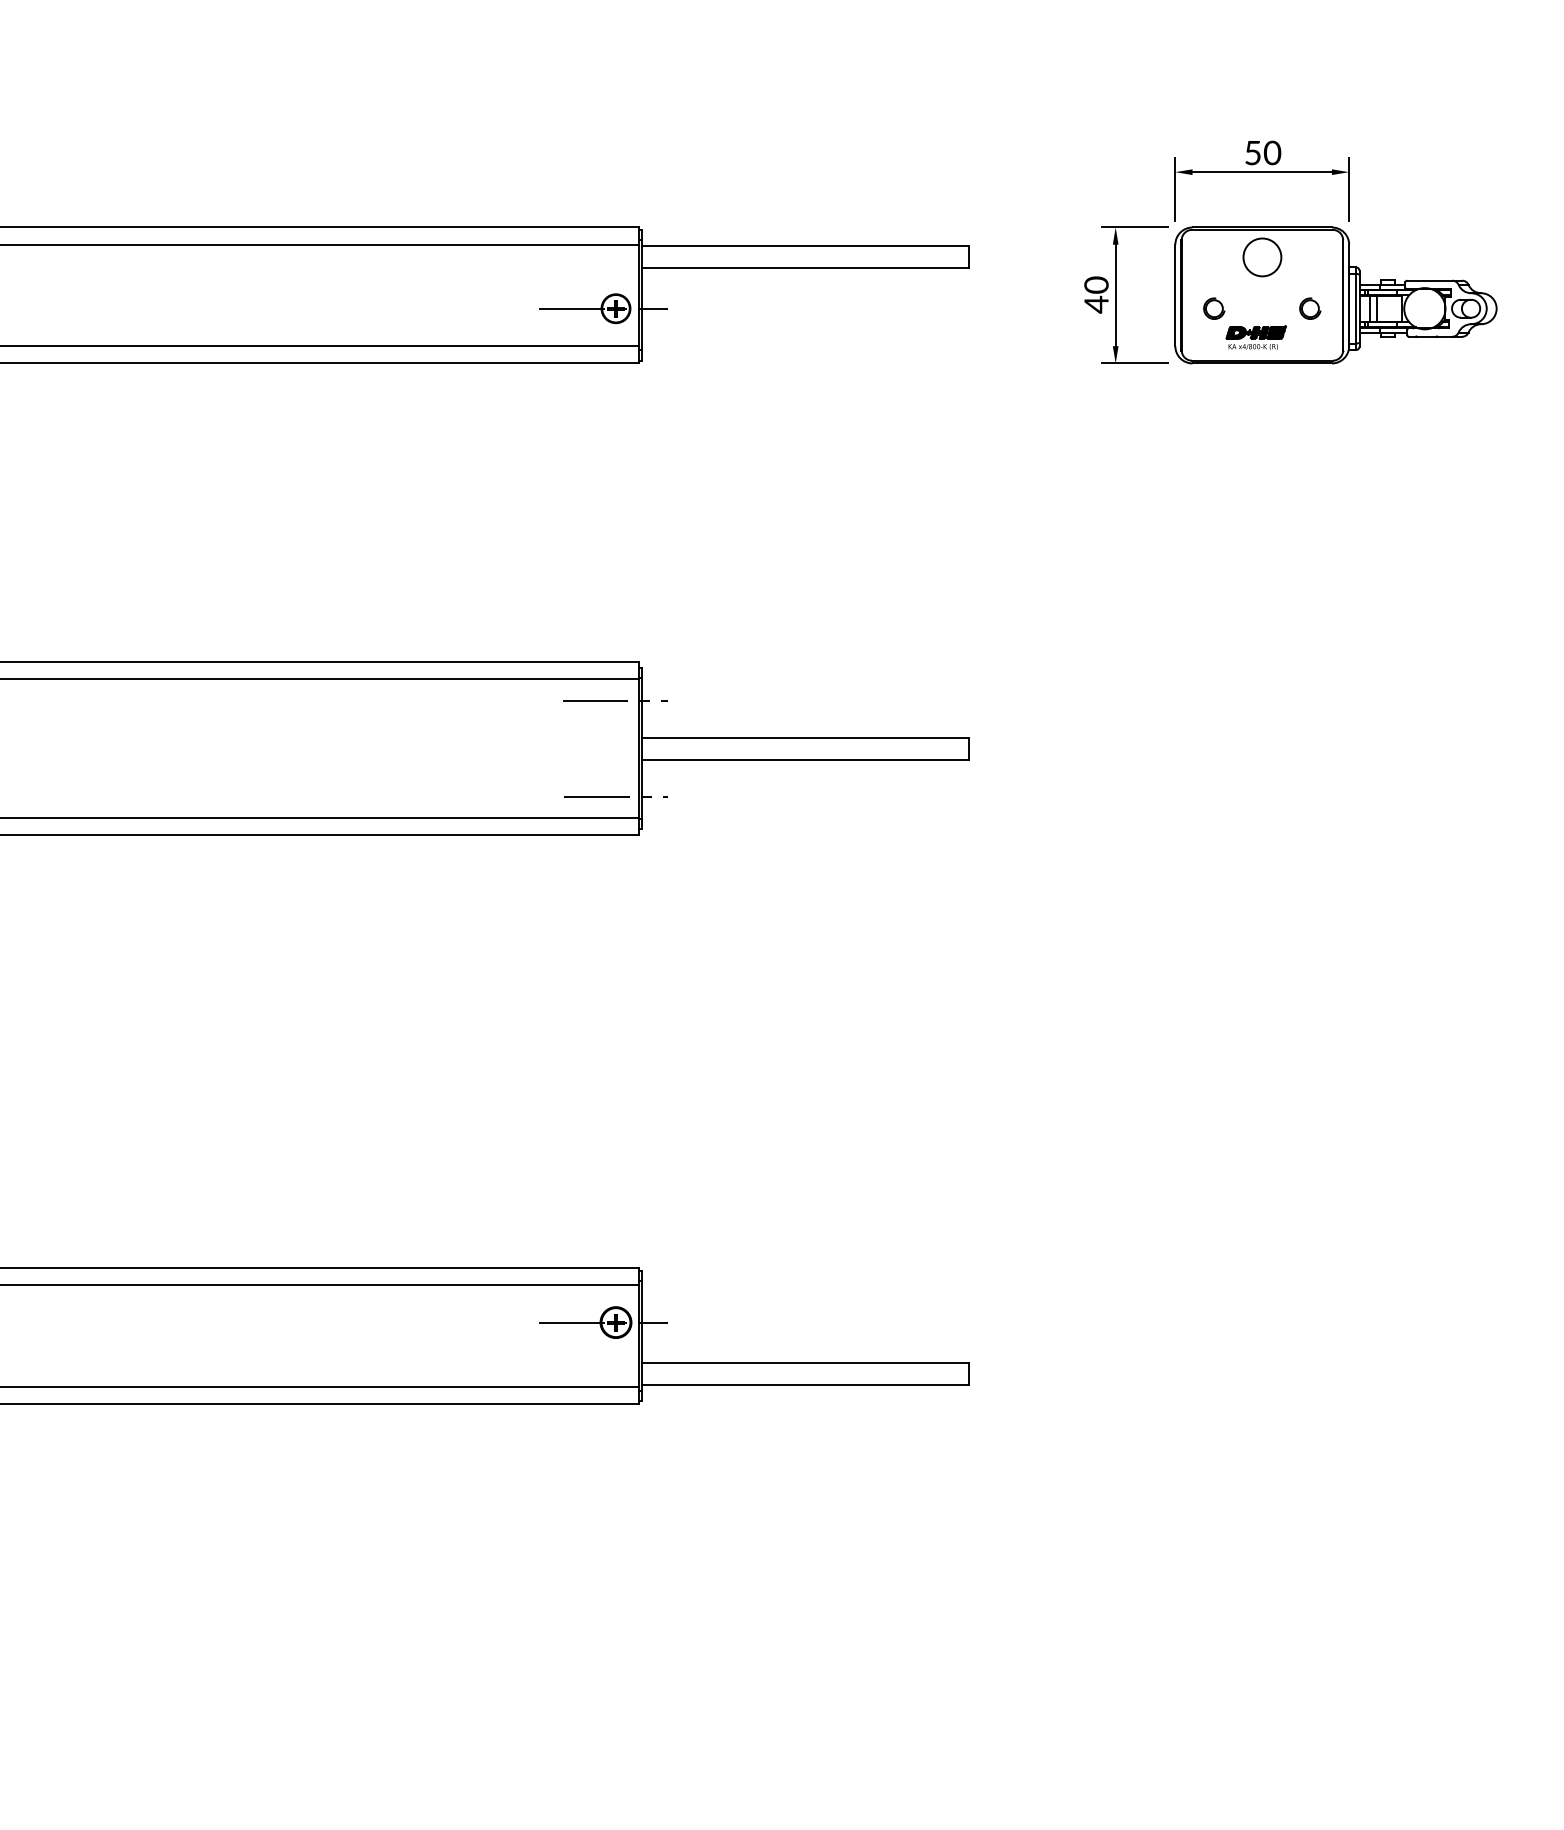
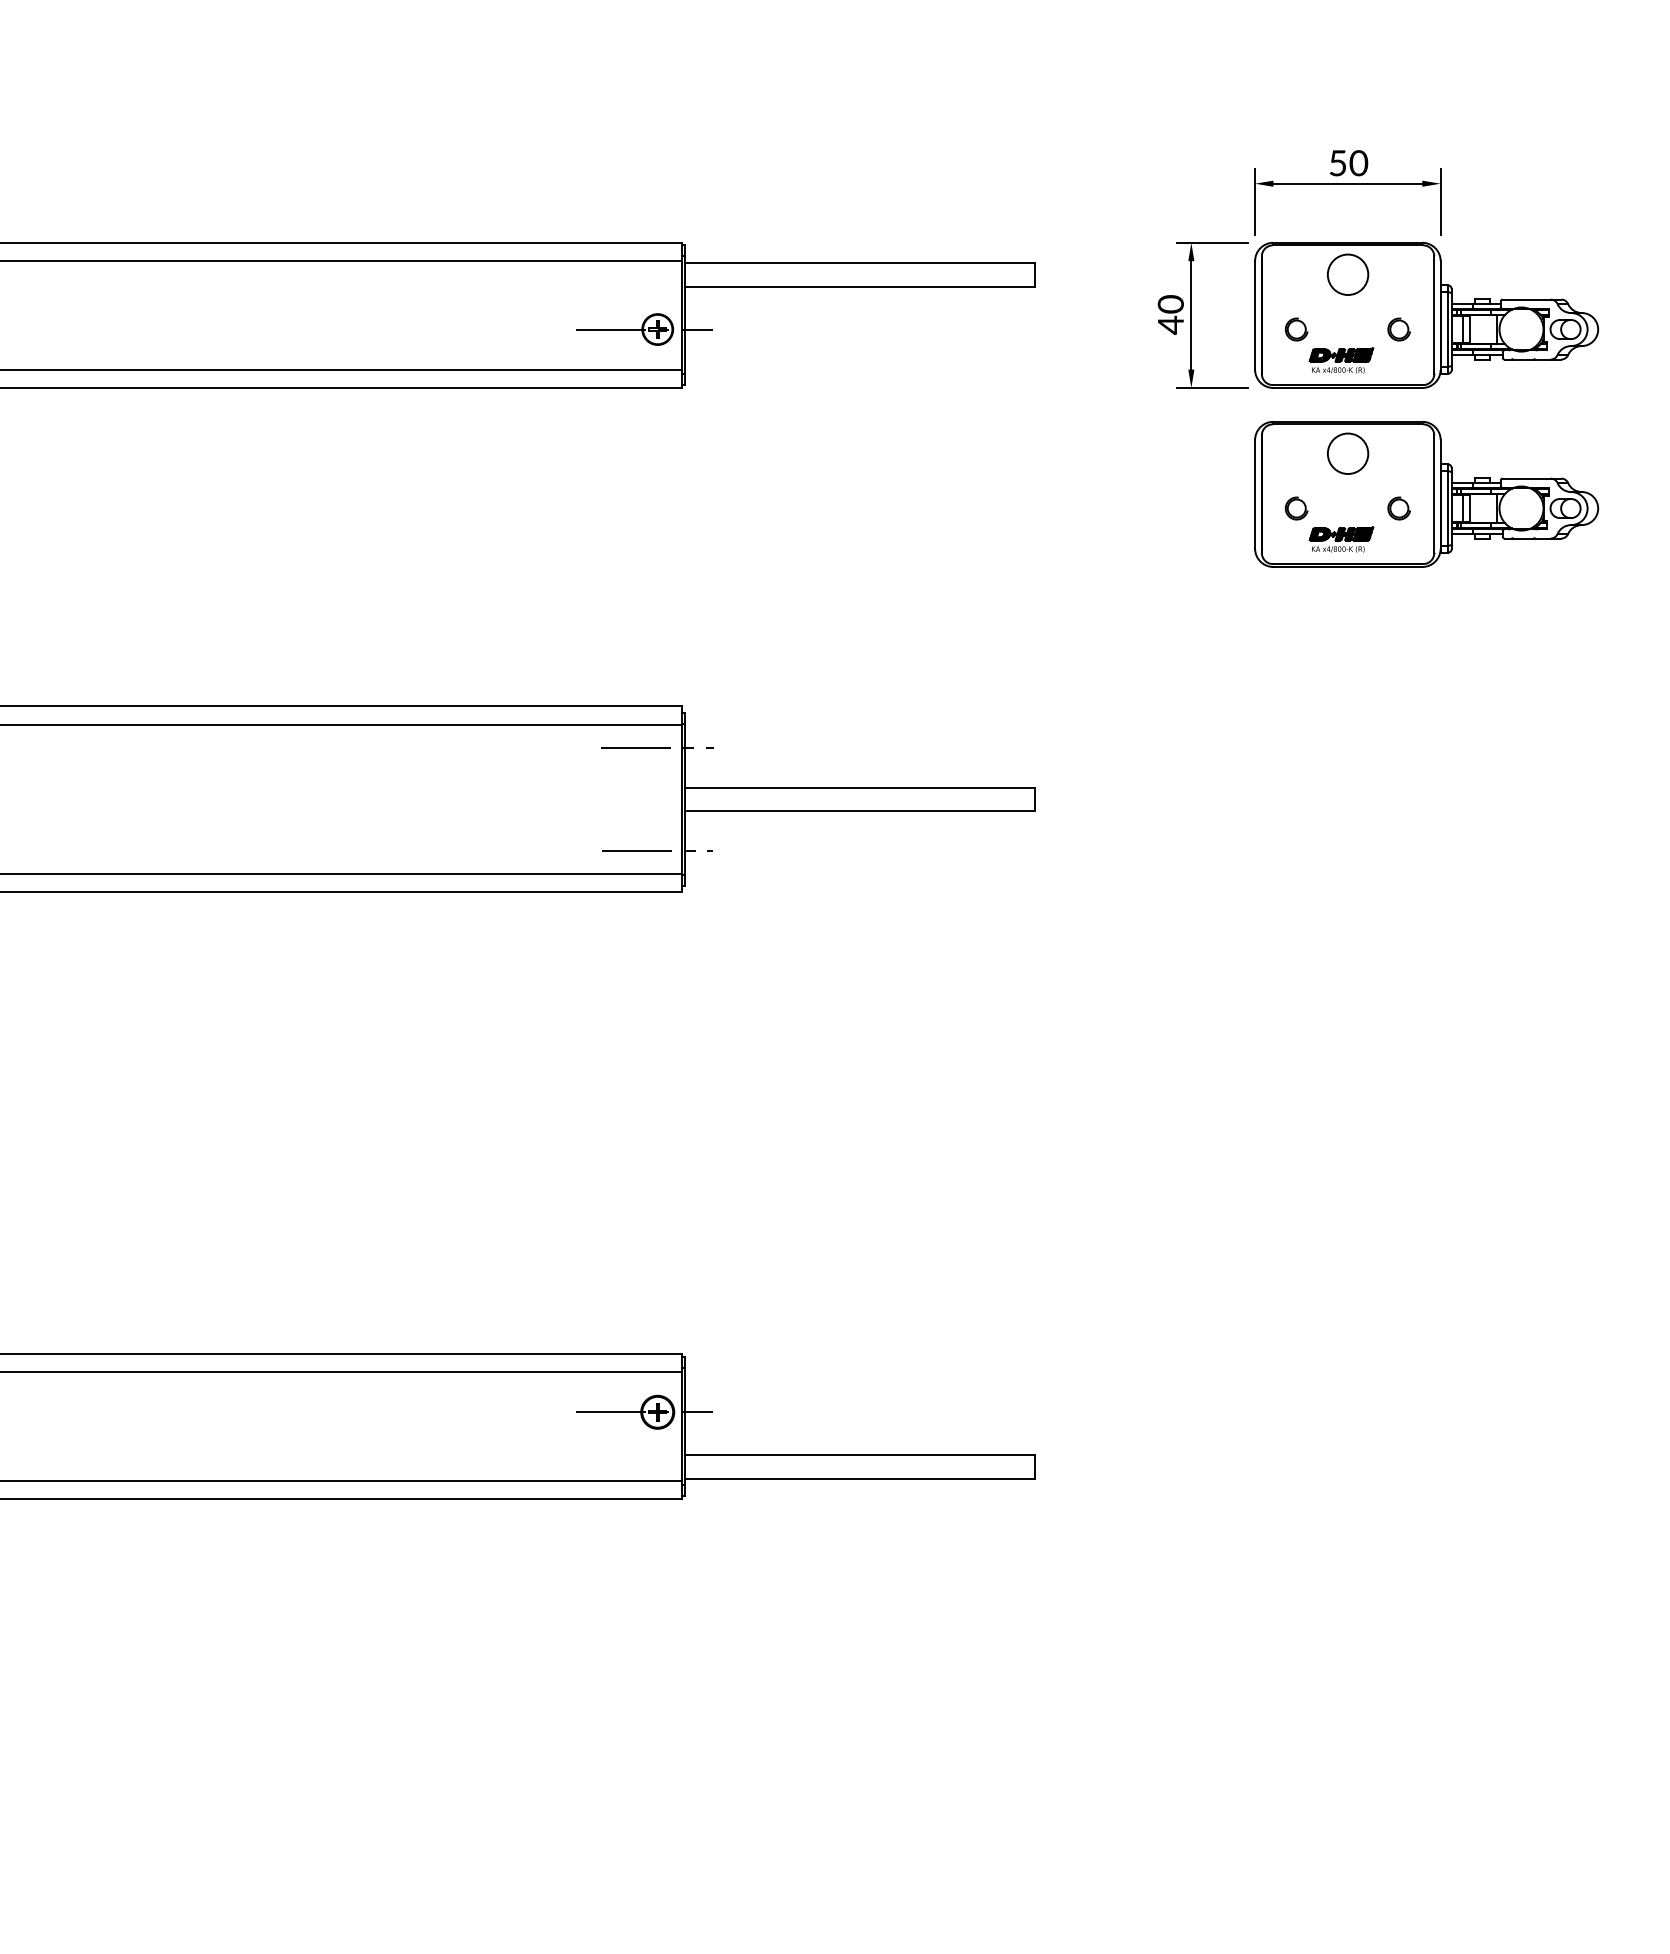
part: (1335, 462) -> (1426, 493), added

